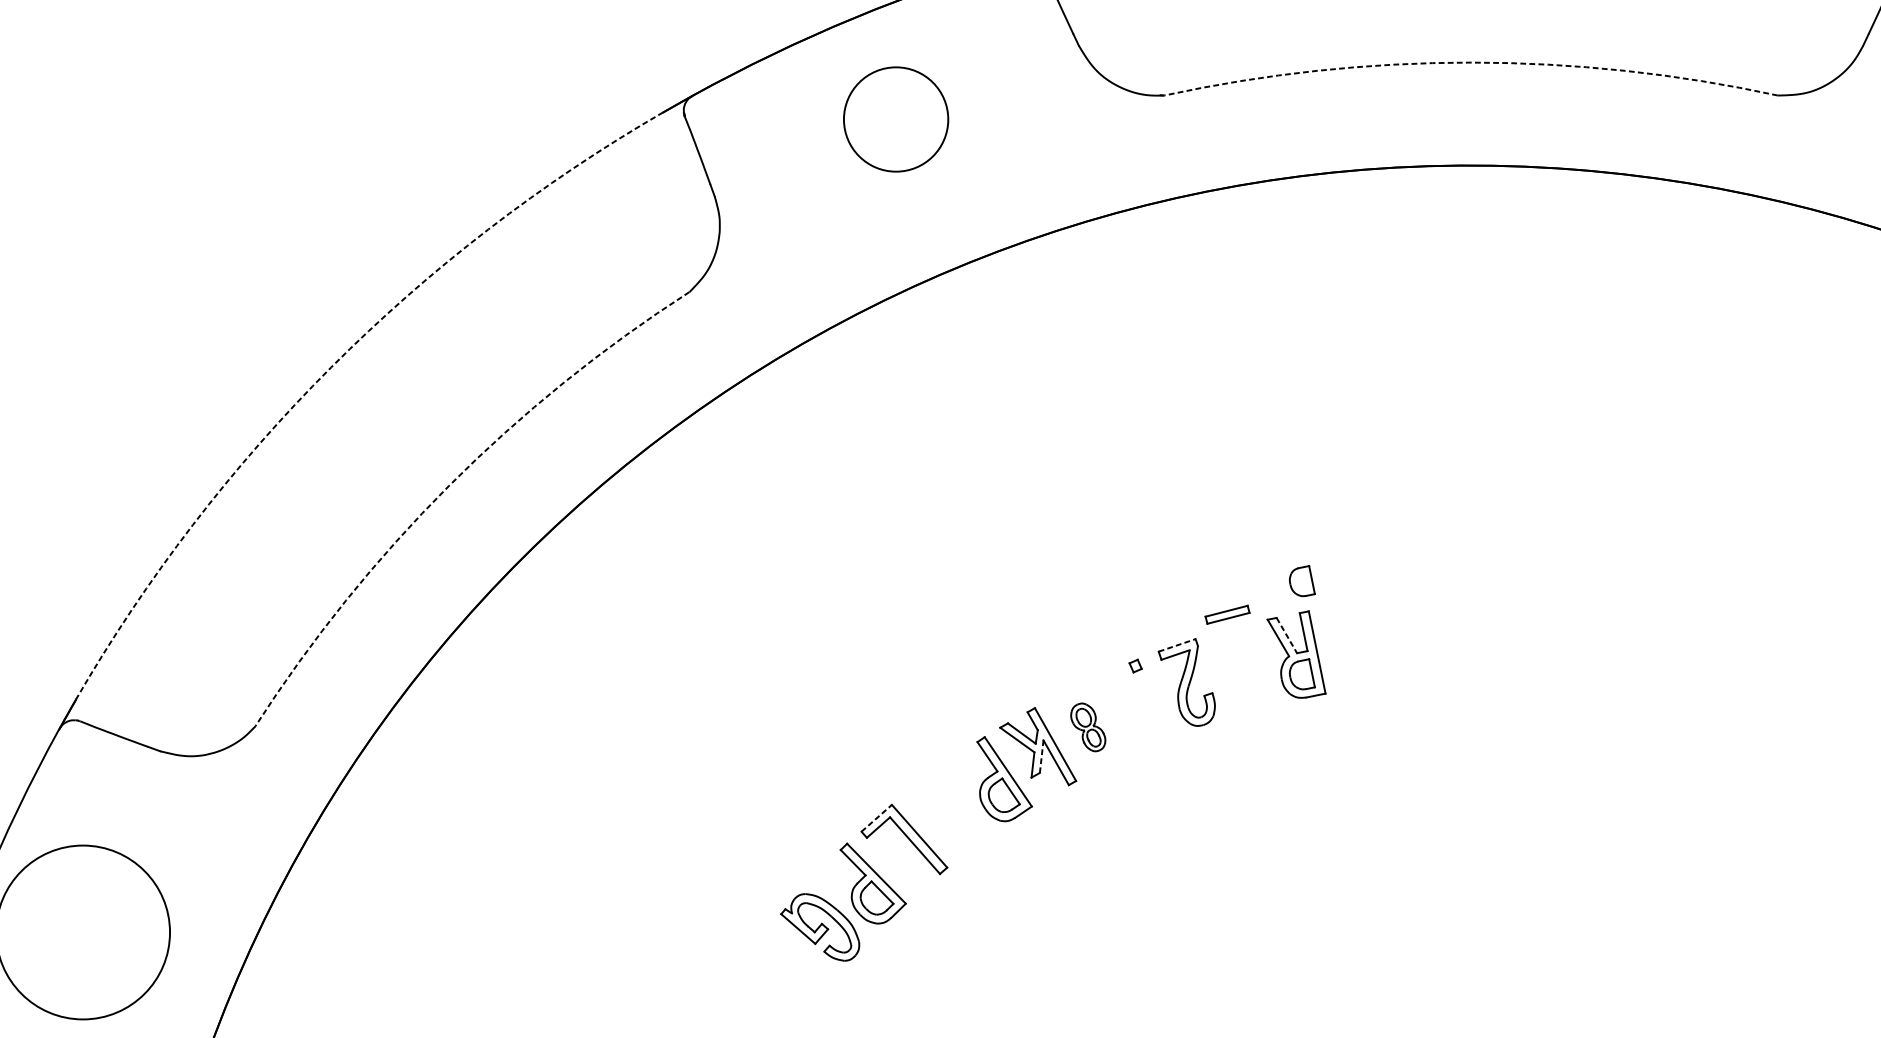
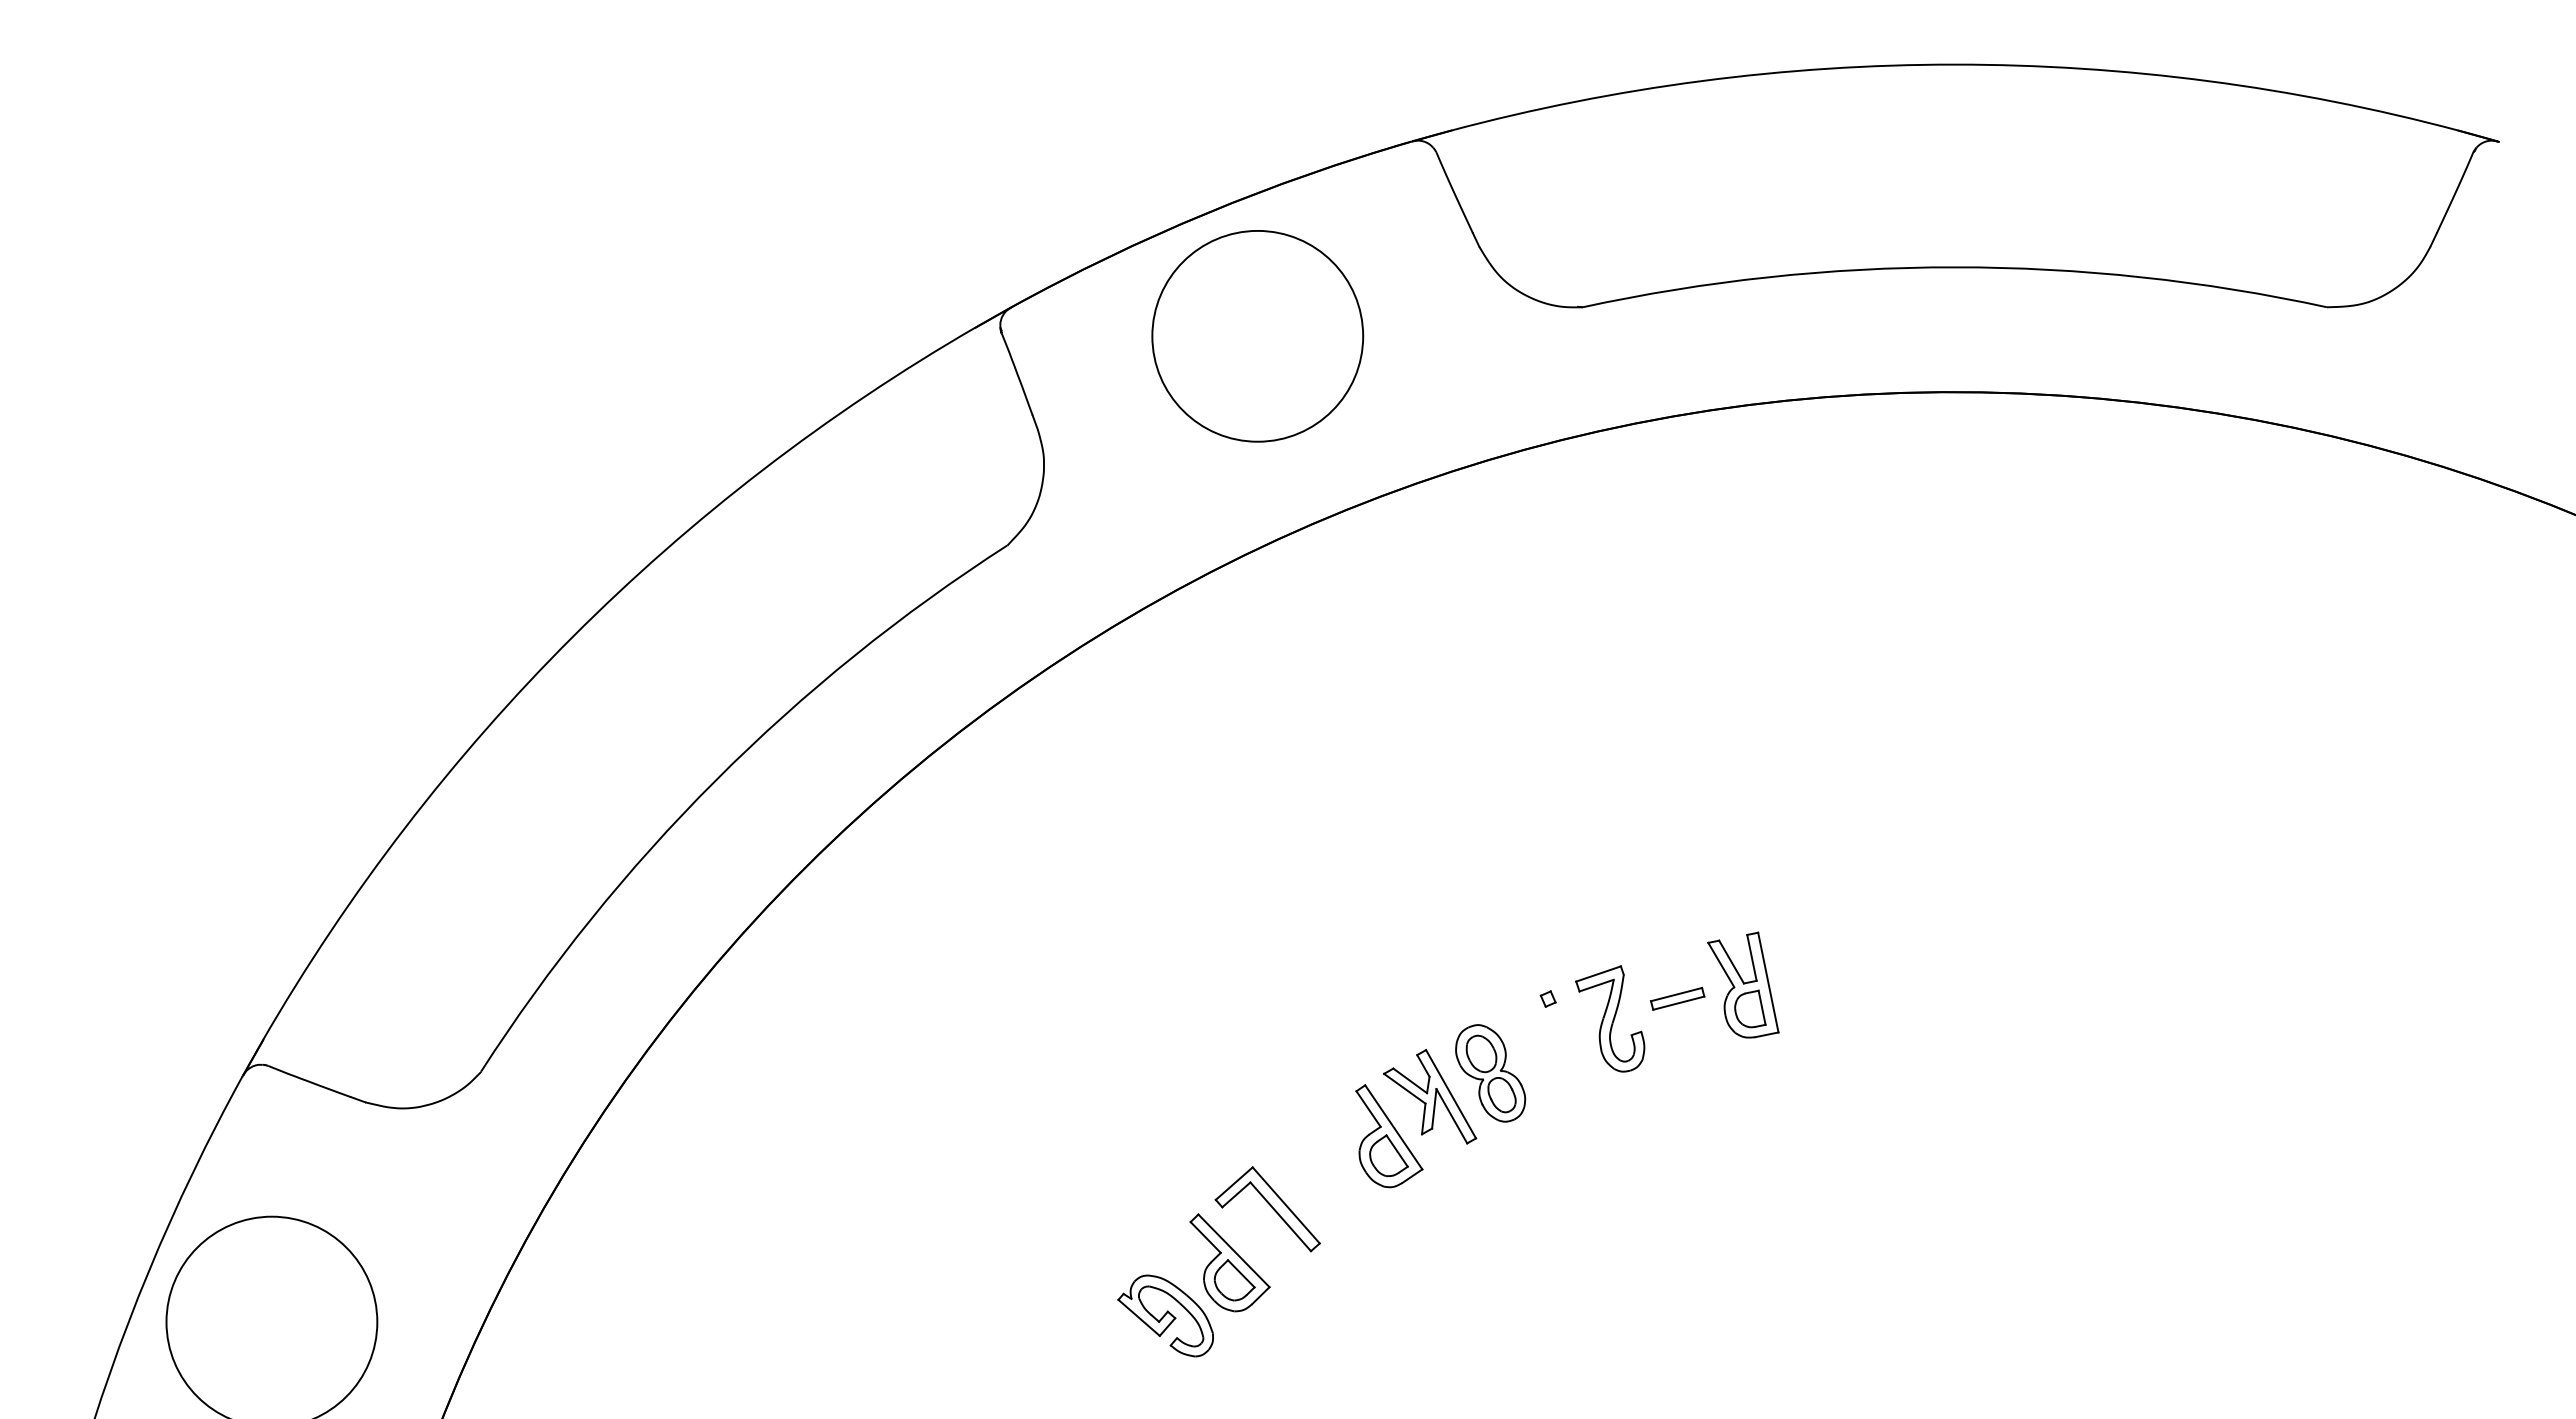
arc: (1470, 62) -> (1954, 267), dashed -> solid
circle: (895, 118) -> (1257, 335), size x1.67
arc: (330, 367) -> (572, 637), dashed -> solid
arc: (448, 485) -> (715, 780), dashed -> solid
part: (1302, 580) -> (1750, 895), removed
part: (1227, 614) -> (1677, 998), moved
line: (1286, 635) -> (1731, 962), dashed -> solid
line: (1177, 645) -> (1598, 974), dashed -> solid
part: (1088, 727) -> (1490, 1073), size x1.67
line: (1041, 756) -> (1434, 1108), dashed -> solid
line: (876, 818) -> (1234, 1183), dashed -> solid

